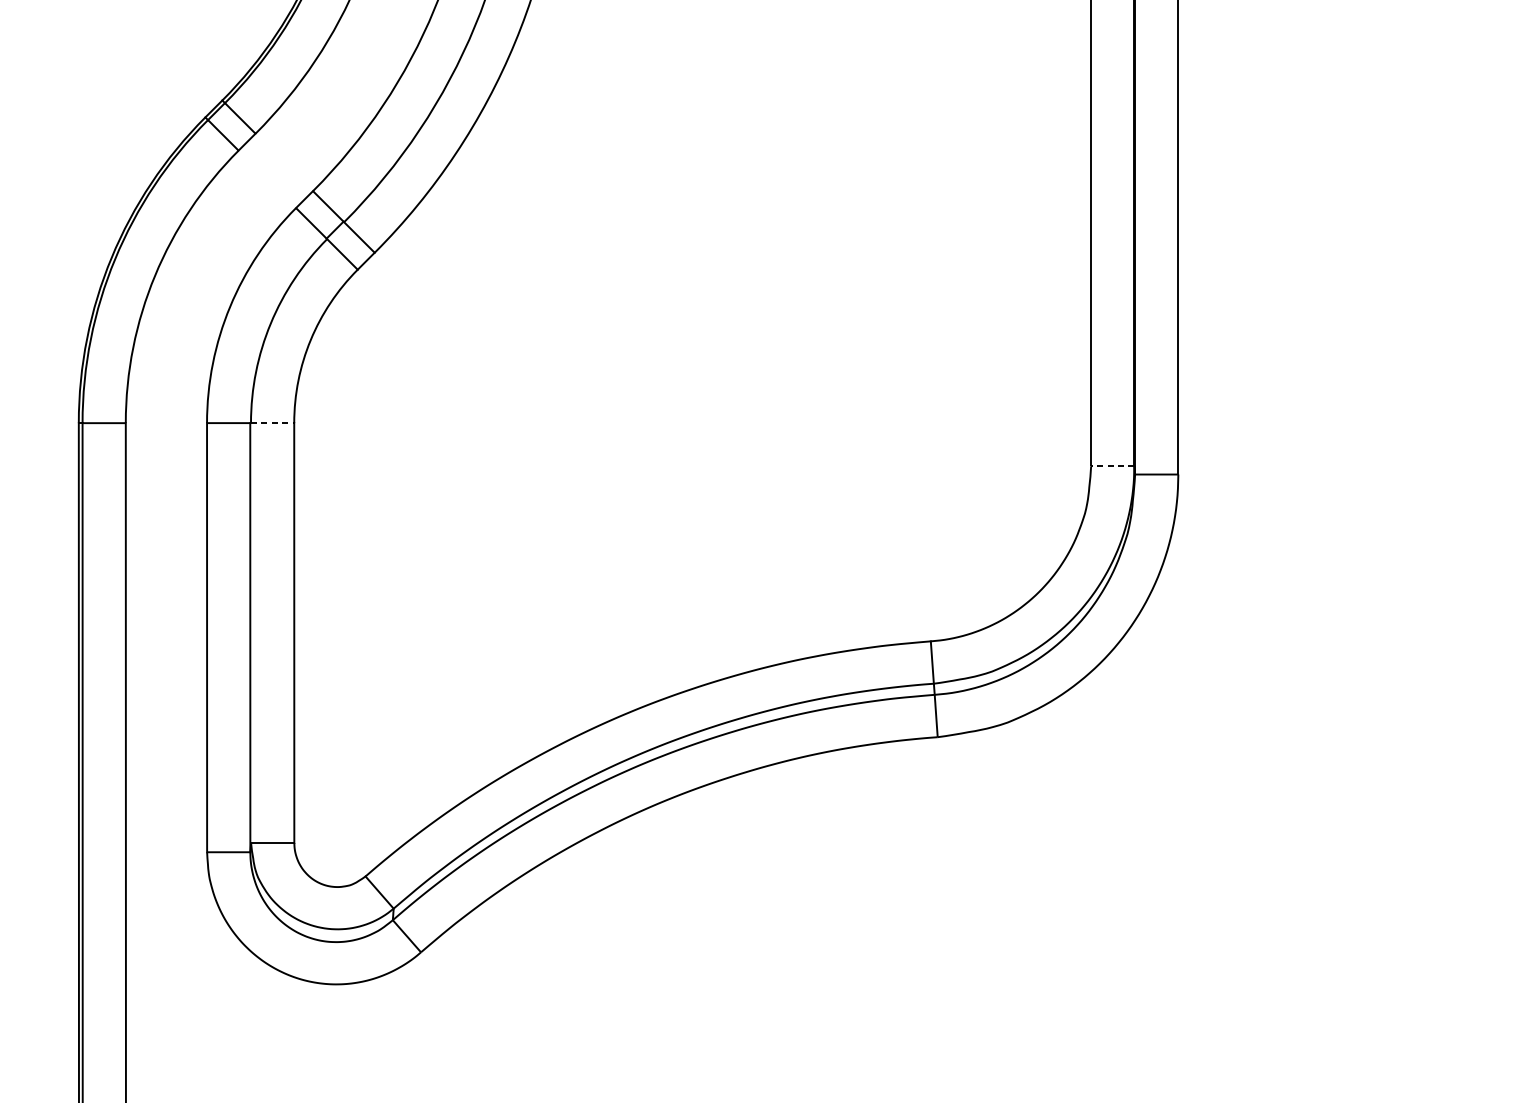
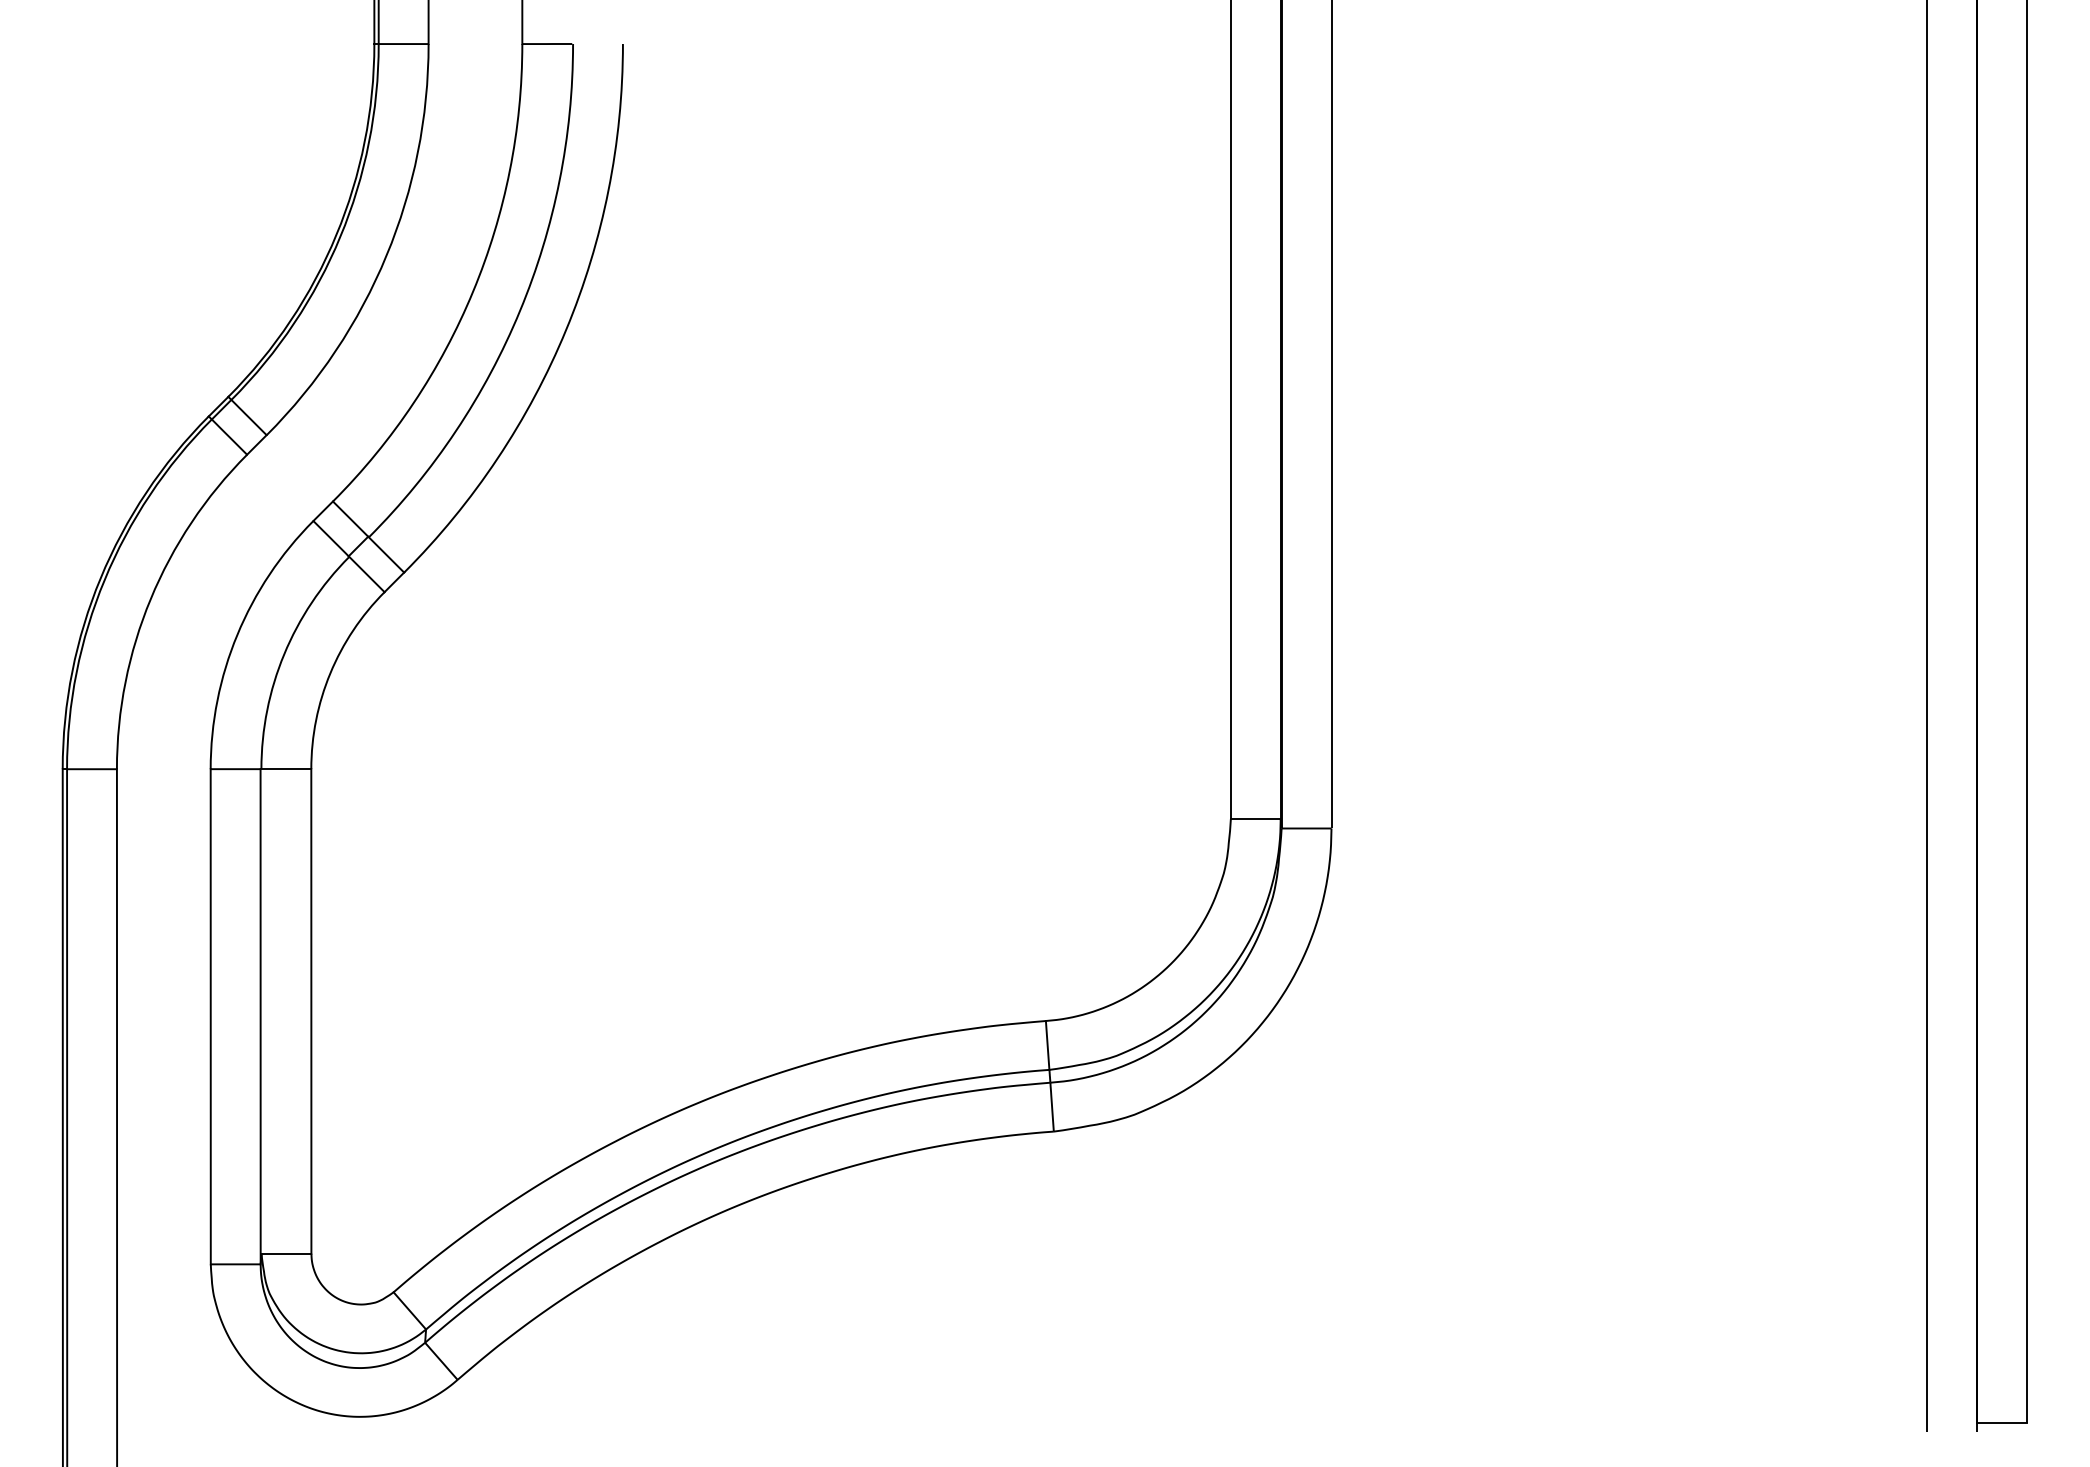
line: (272, 423) -> (286, 769), dashed -> solid
line: (1112, 465) -> (1255, 818), dashed -> solid

